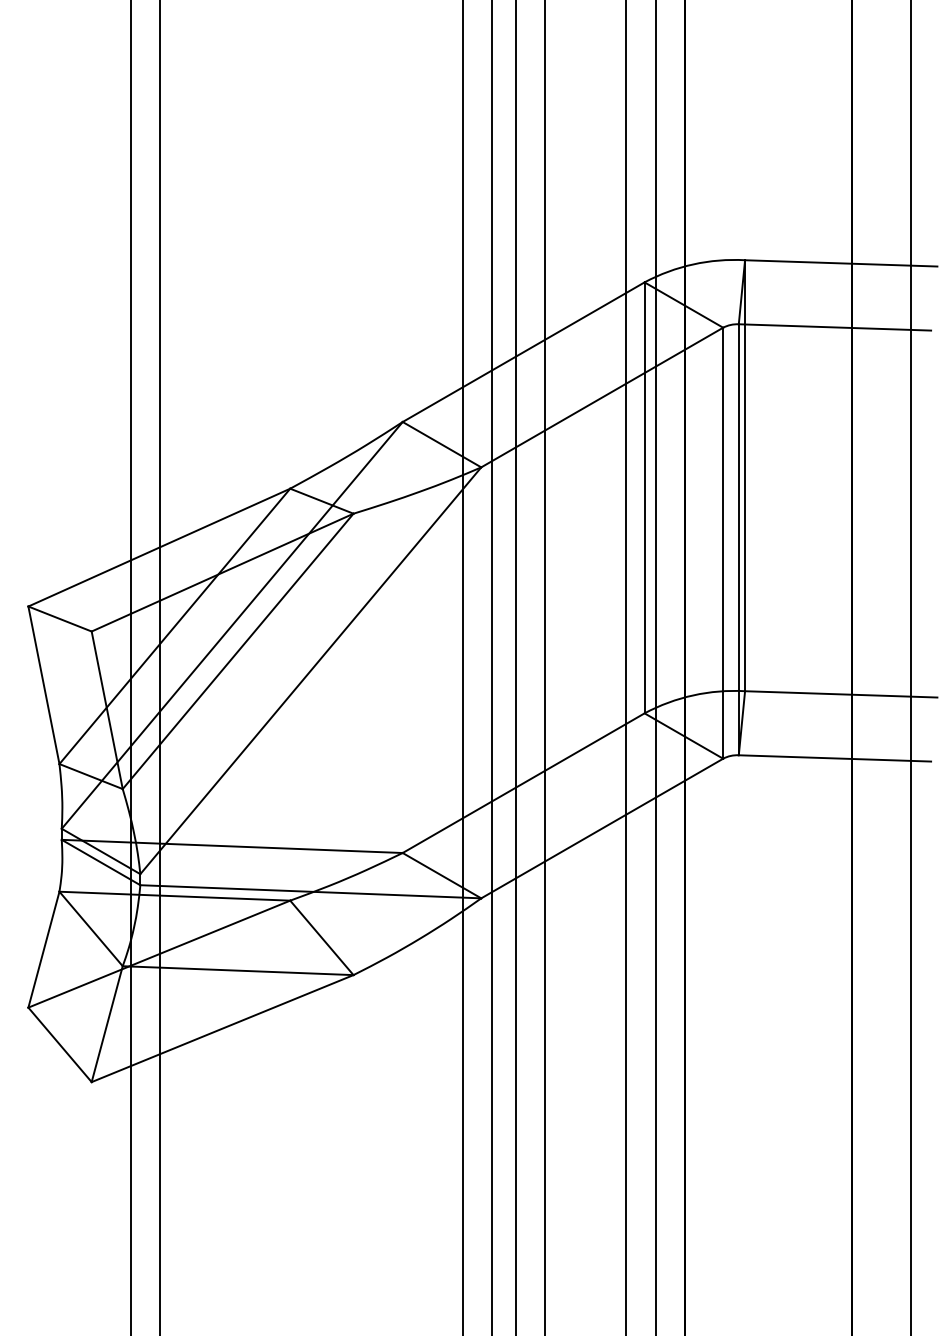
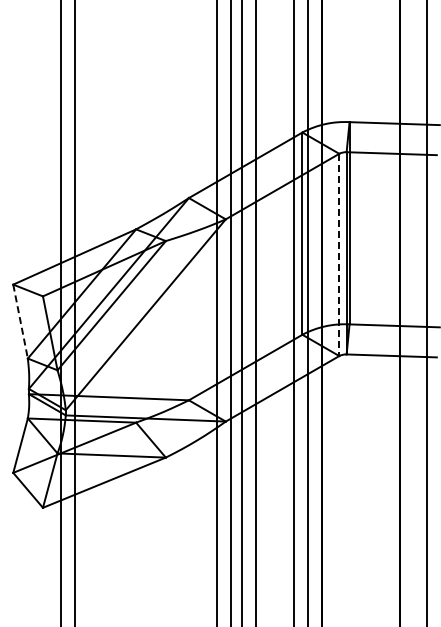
line: (723, 544) -> (339, 255), solid -> dashed
line: (43, 685) -> (20, 321), solid -> dashed

